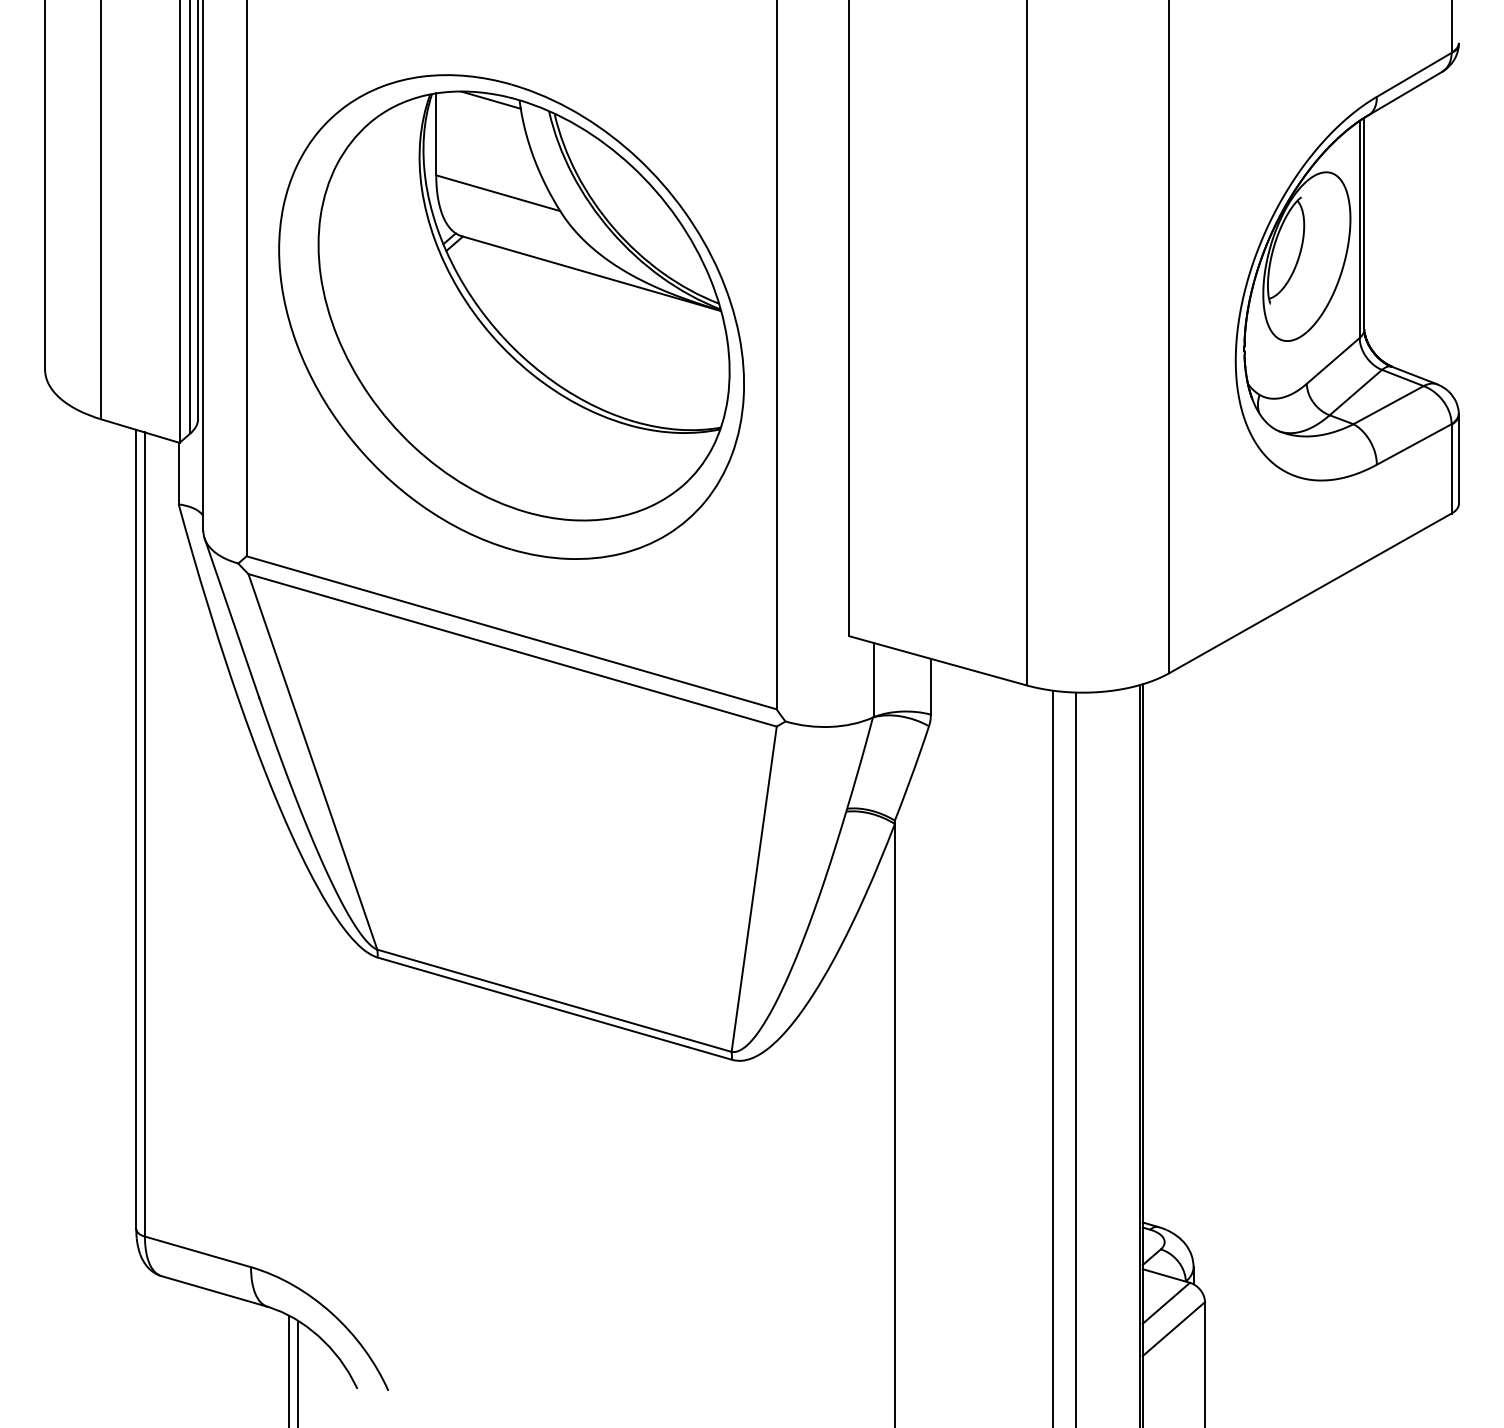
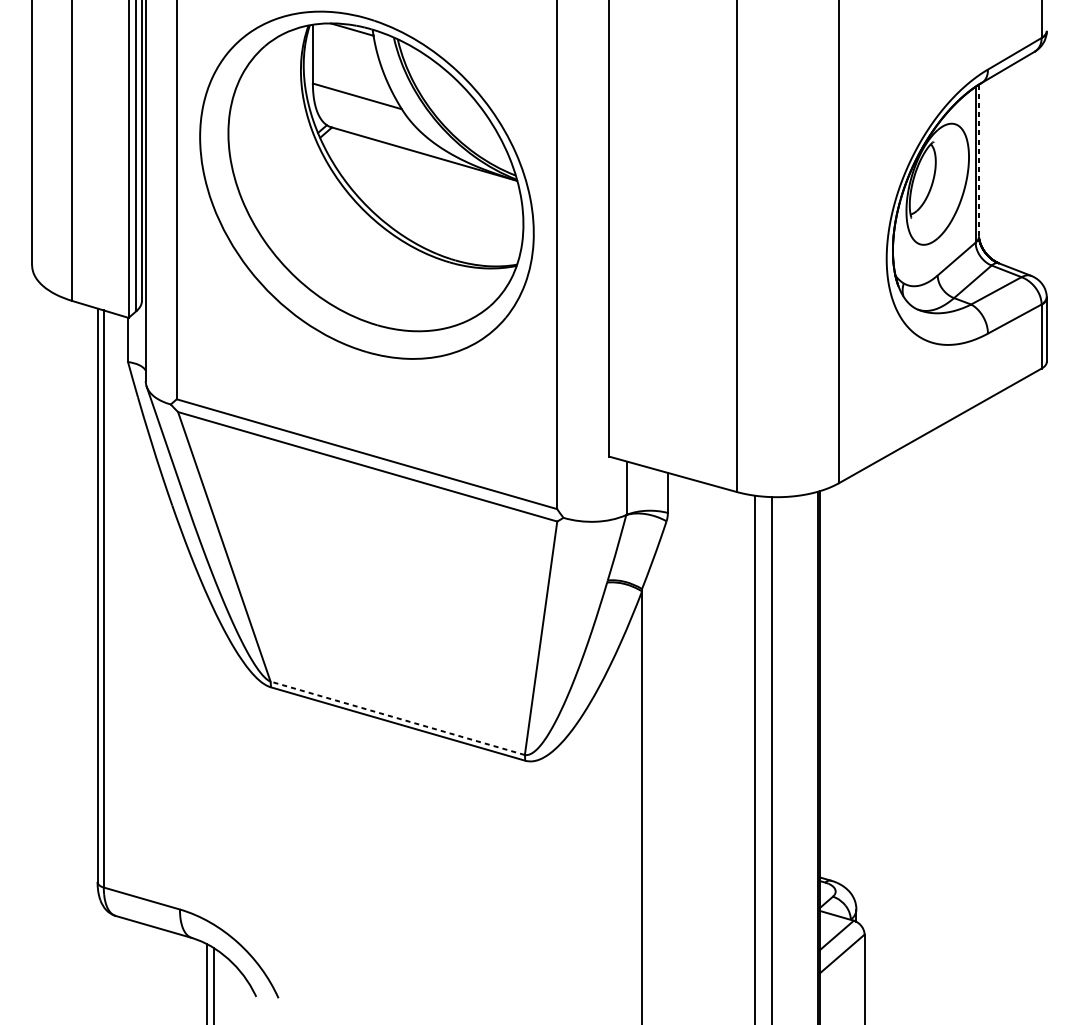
line: (1364, 223) -> (979, 160), solid -> dashed
part: (511, 316) -> (366, 184), moved
line: (554, 1000) -> (397, 718), solid -> dashed

